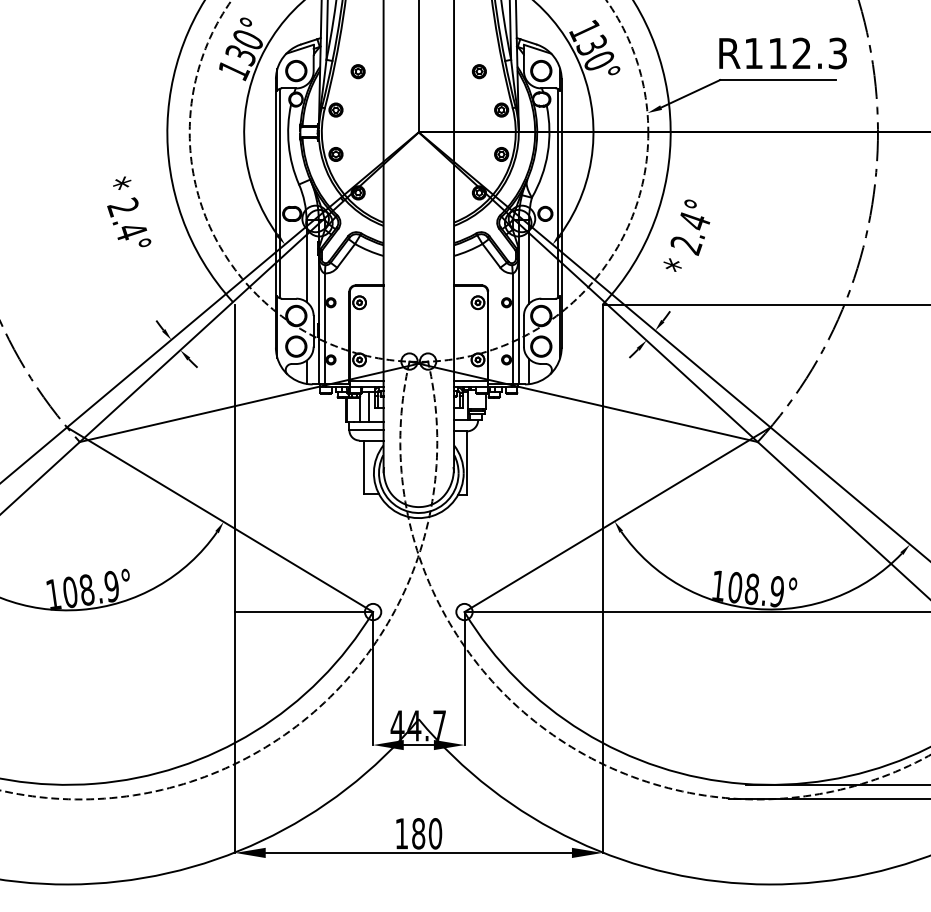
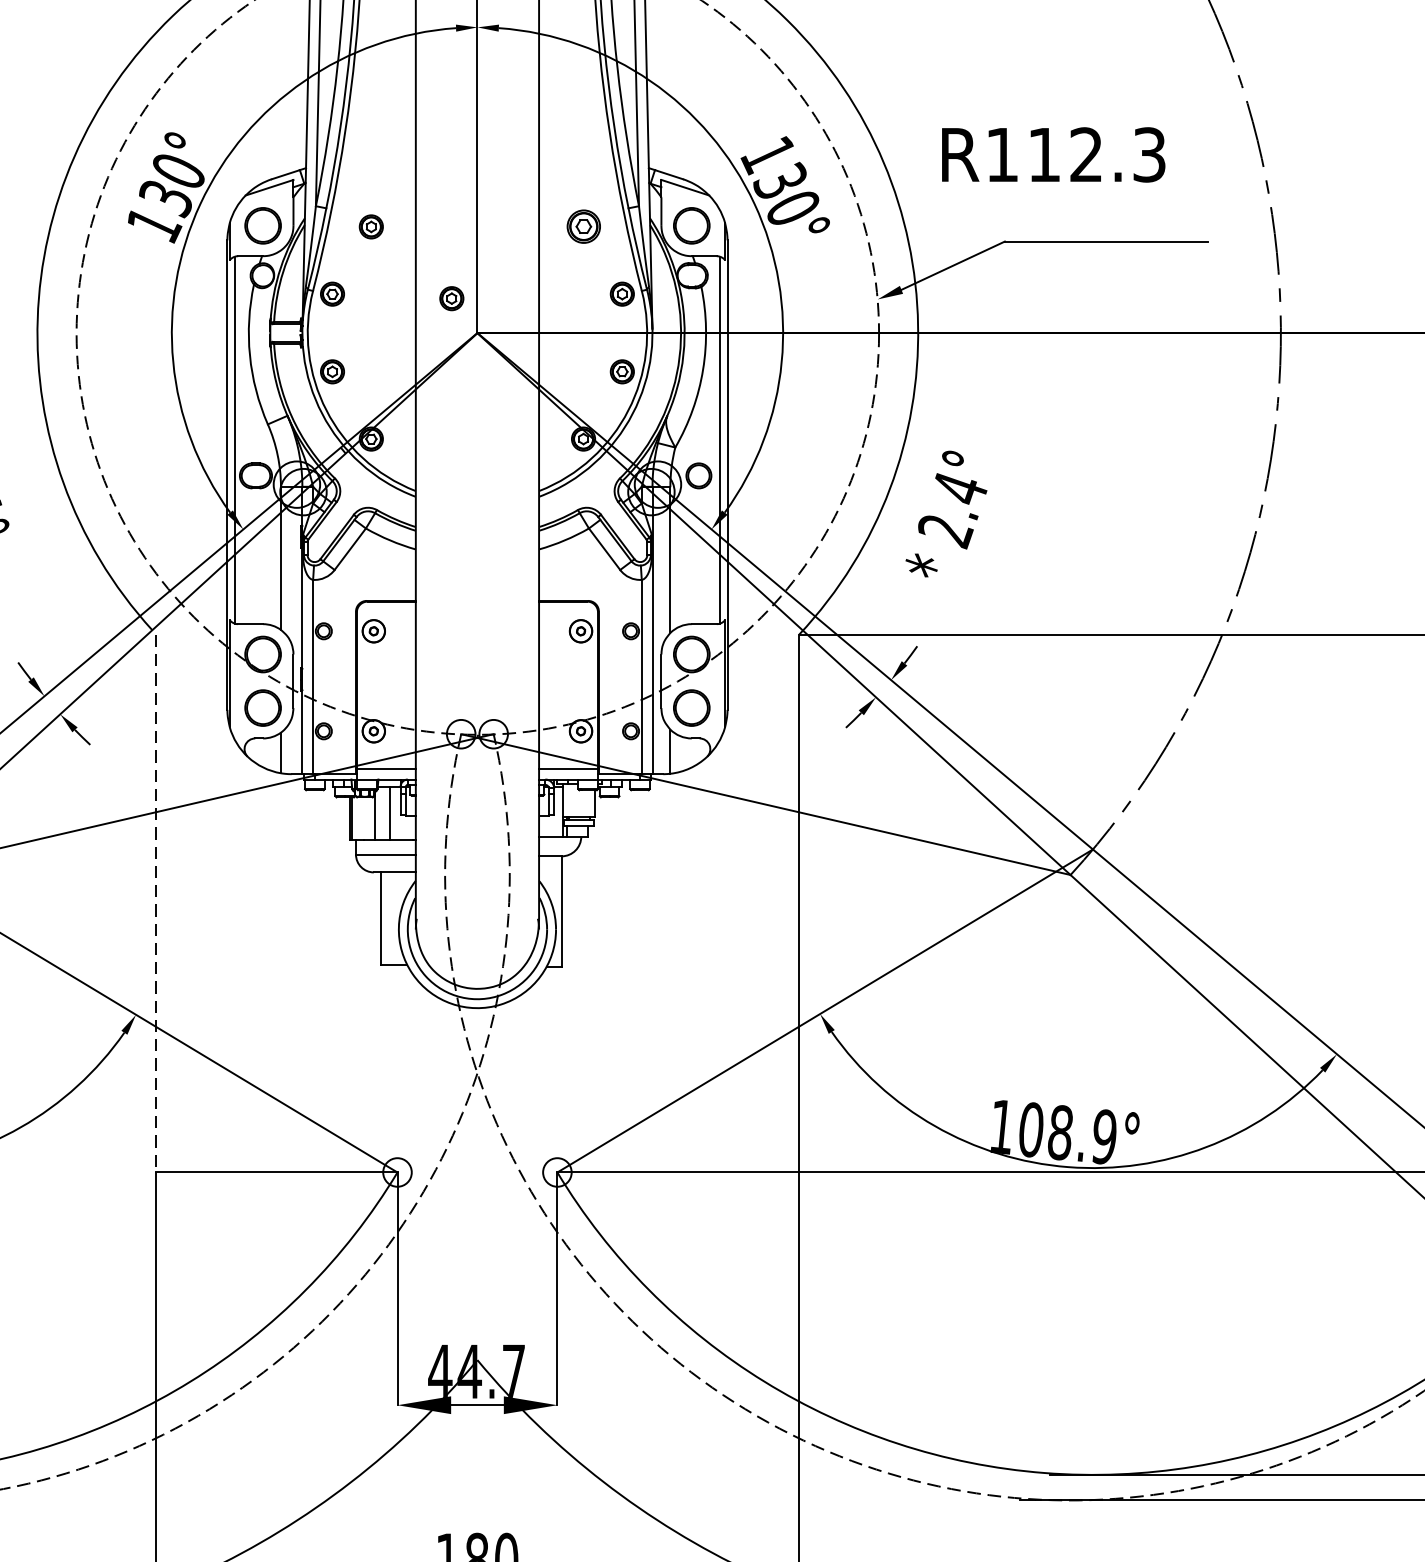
text: (782, 53) -> (1052, 154), moved
part: (478, 71) -> (581, 226), size x1.4
part: (403, 112) -> (450, 298), added
line: (235, 458) -> (156, 903), solid -> dashed

